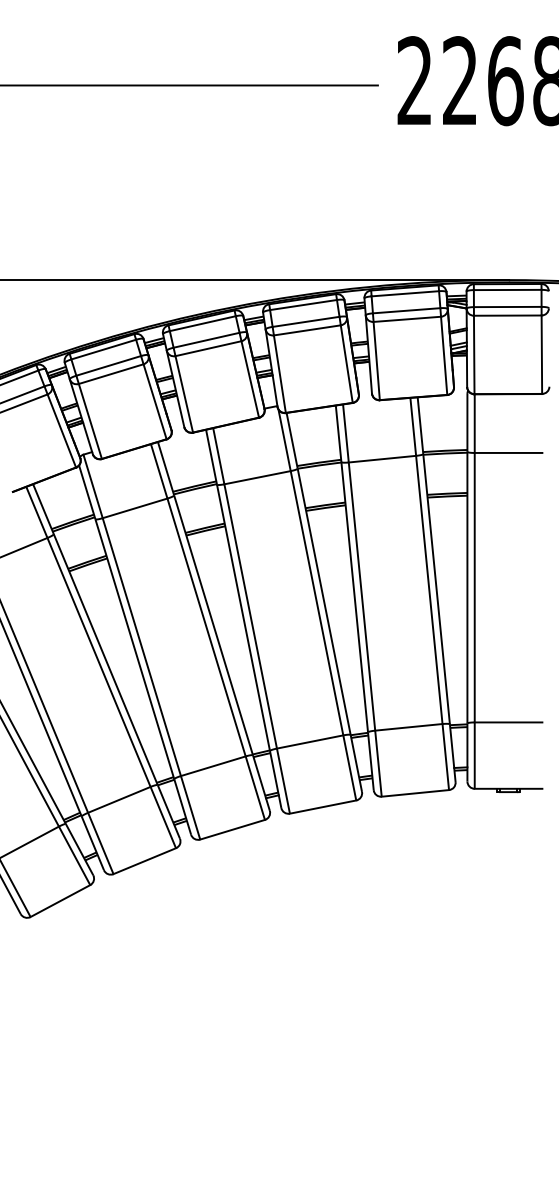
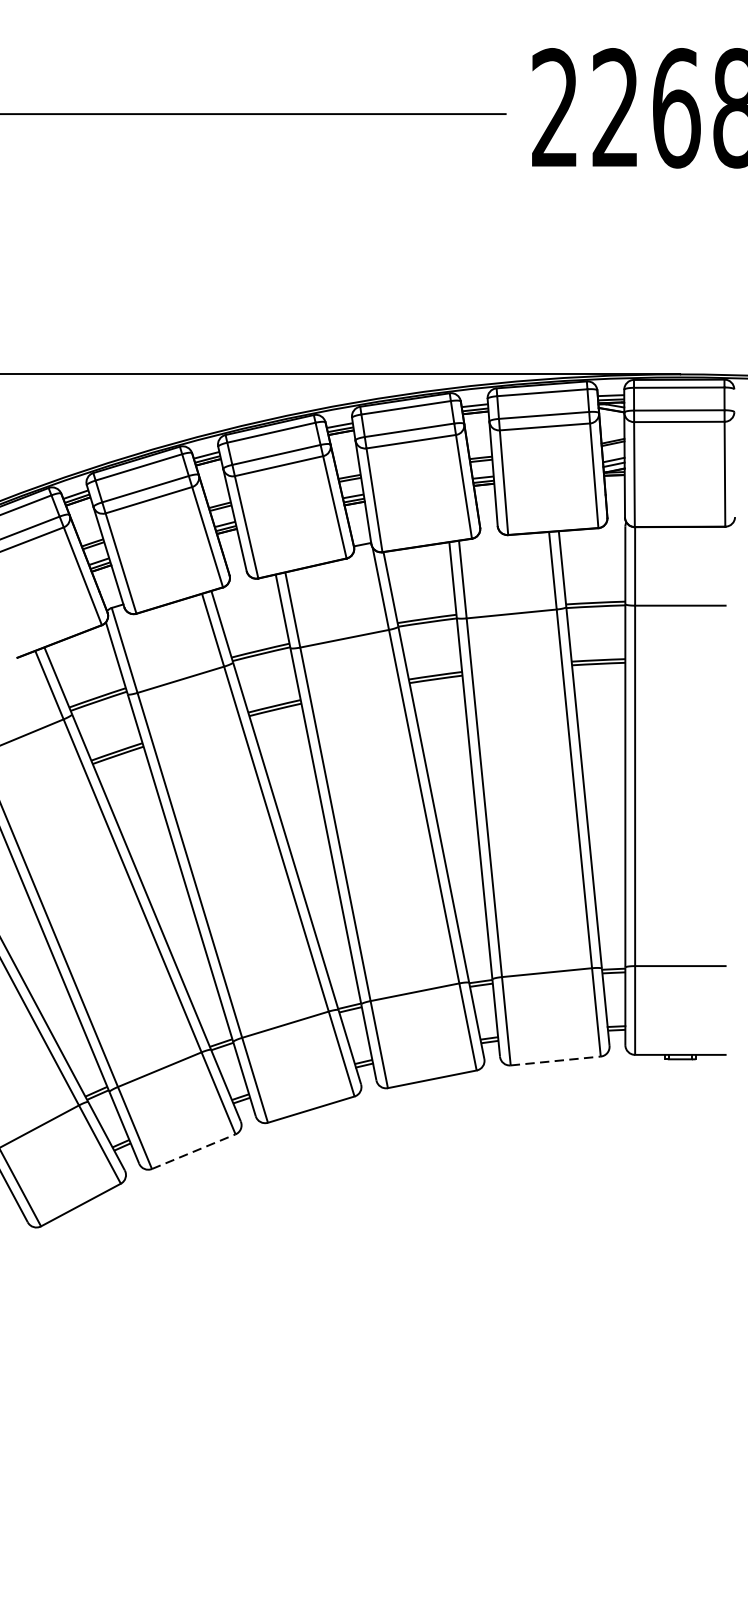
line: (415, 793) -> (555, 1061), solid -> dashed
line: (144, 861) -> (193, 1152), solid -> dashed

